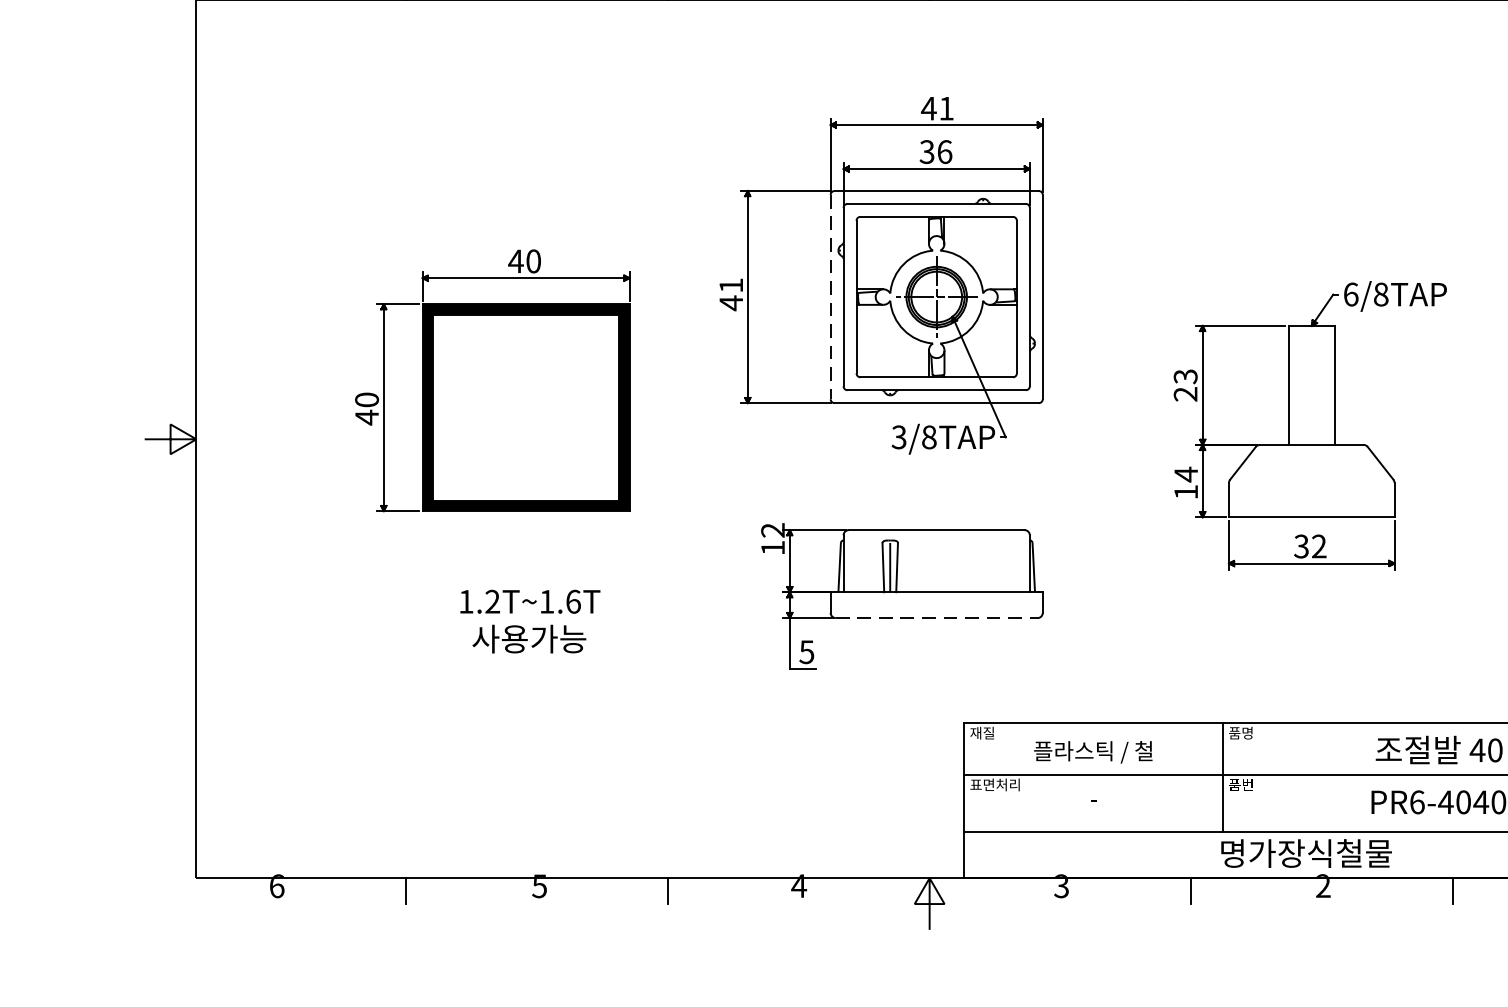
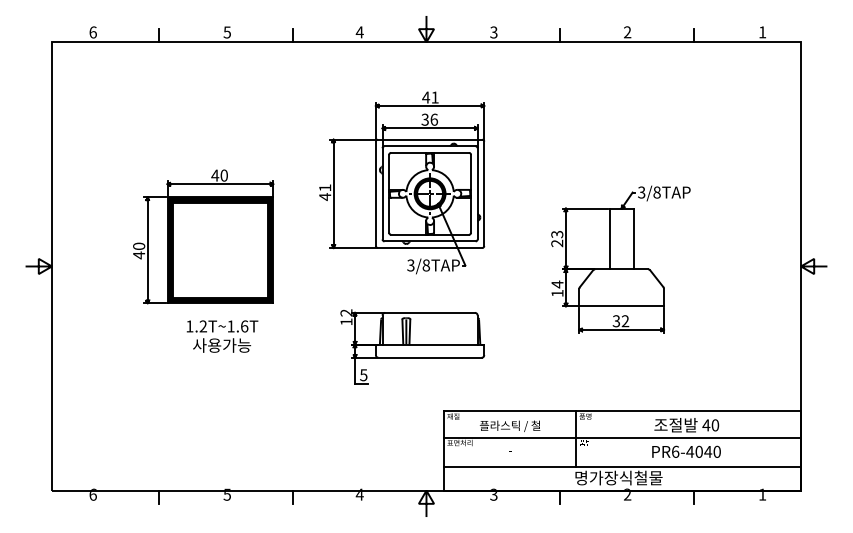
text: (1350, 294) -> (641, 192), 6/8TAP -> 3/8TAP
line: (829, 298) -> (375, 194), dashed -> solid
line: (937, 617) -> (430, 357), dashed -> solid
text: (530, 621) -> (222, 336), moved

